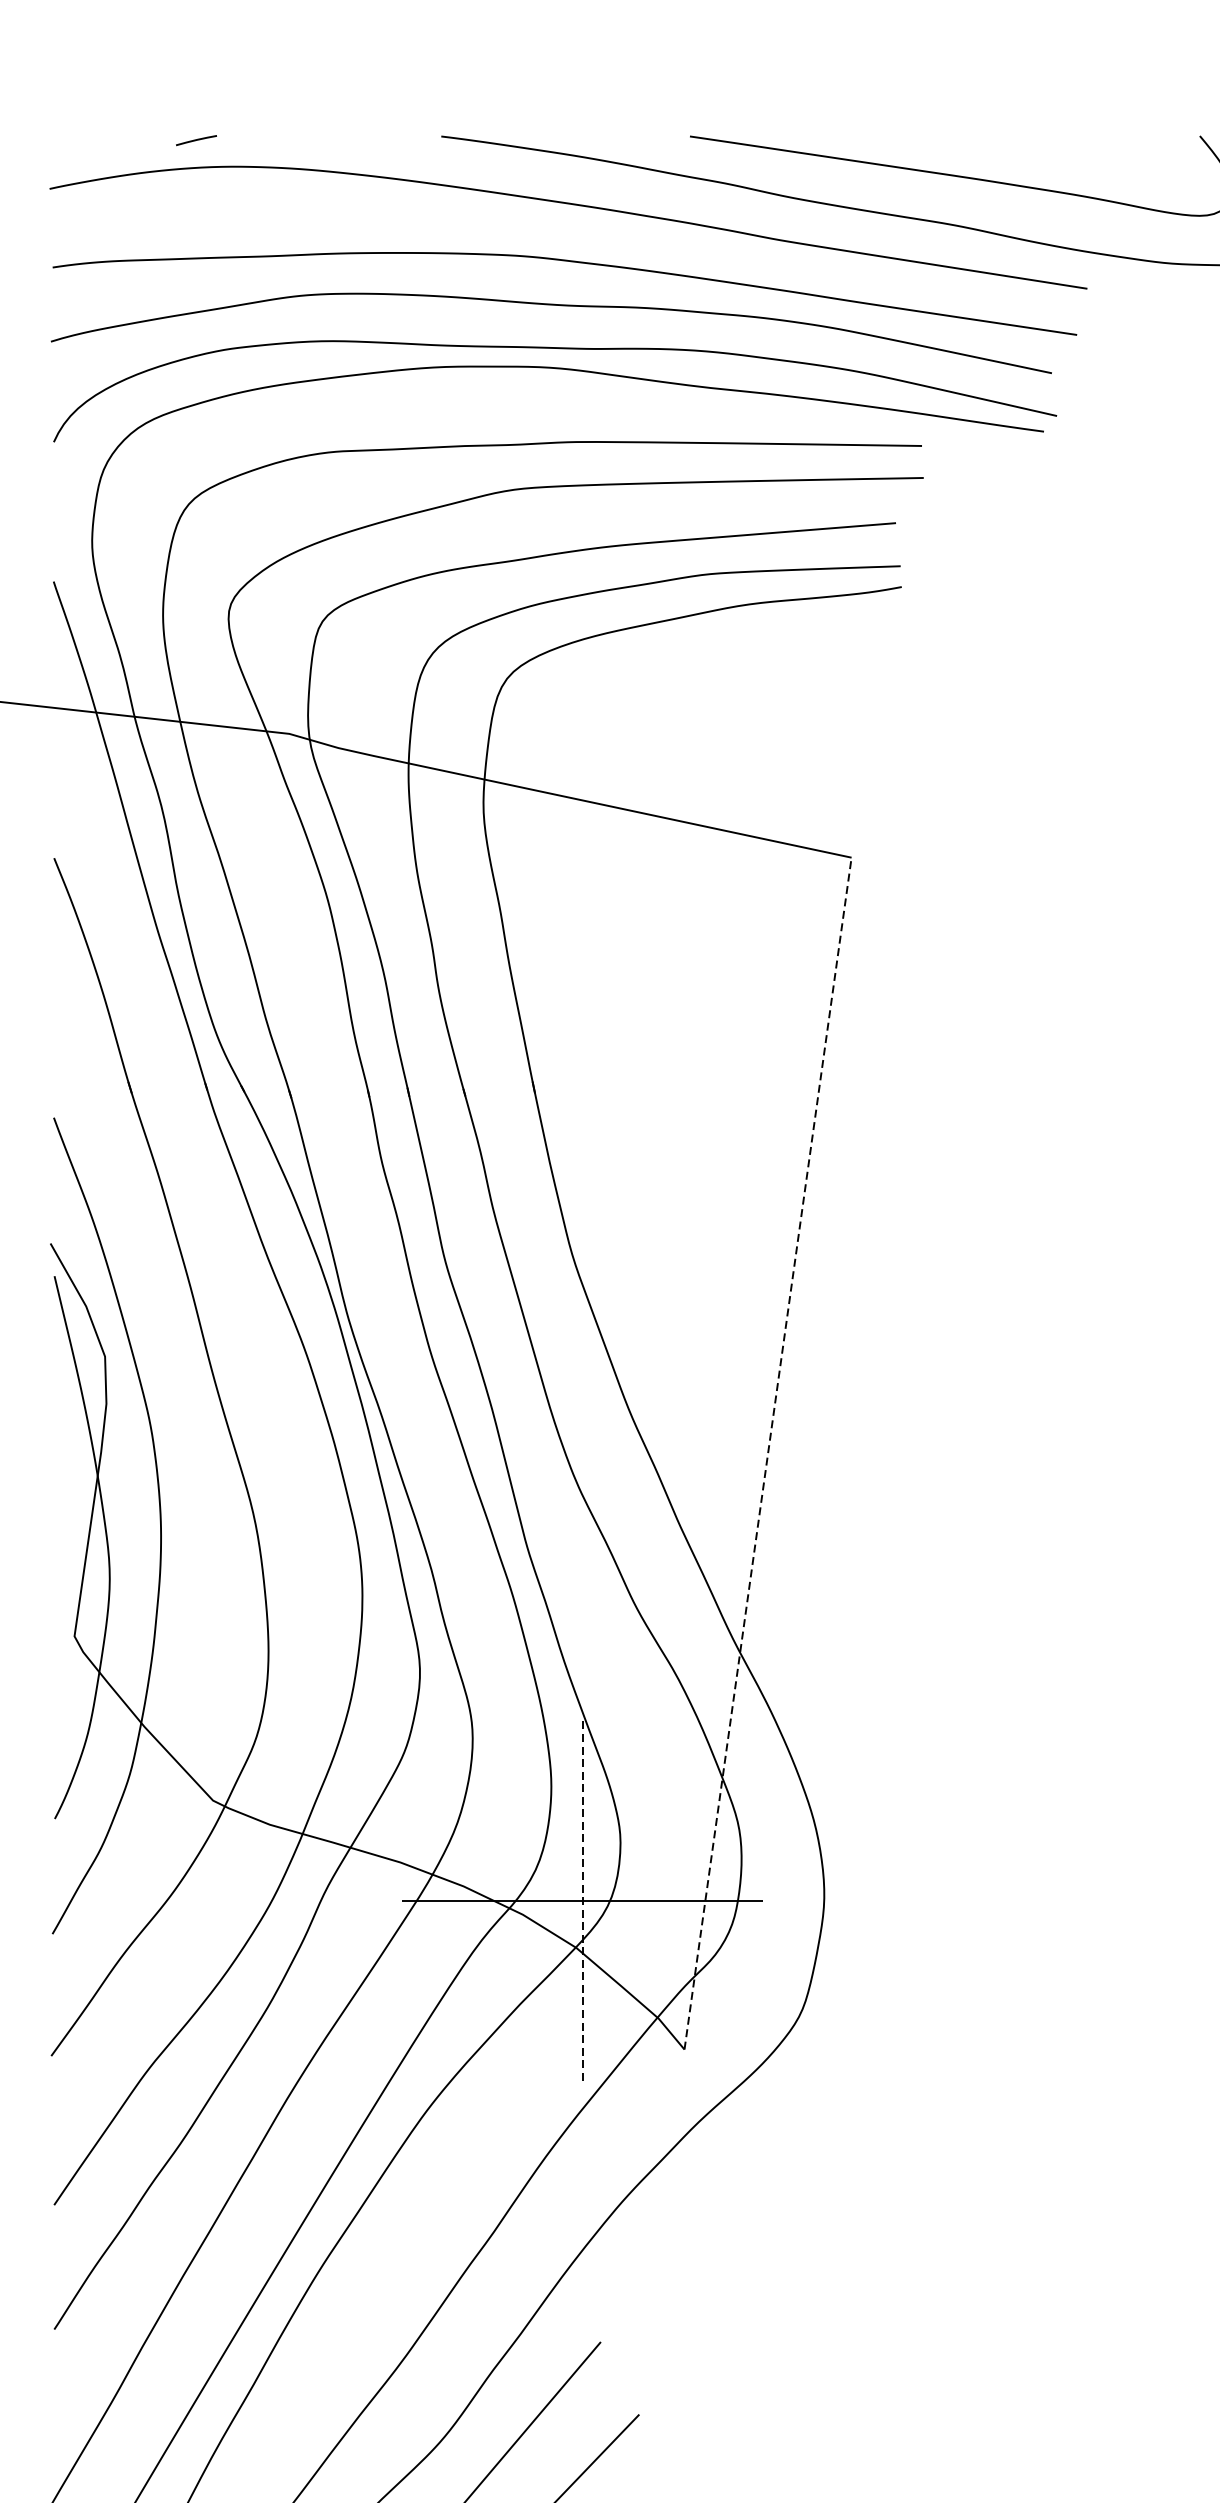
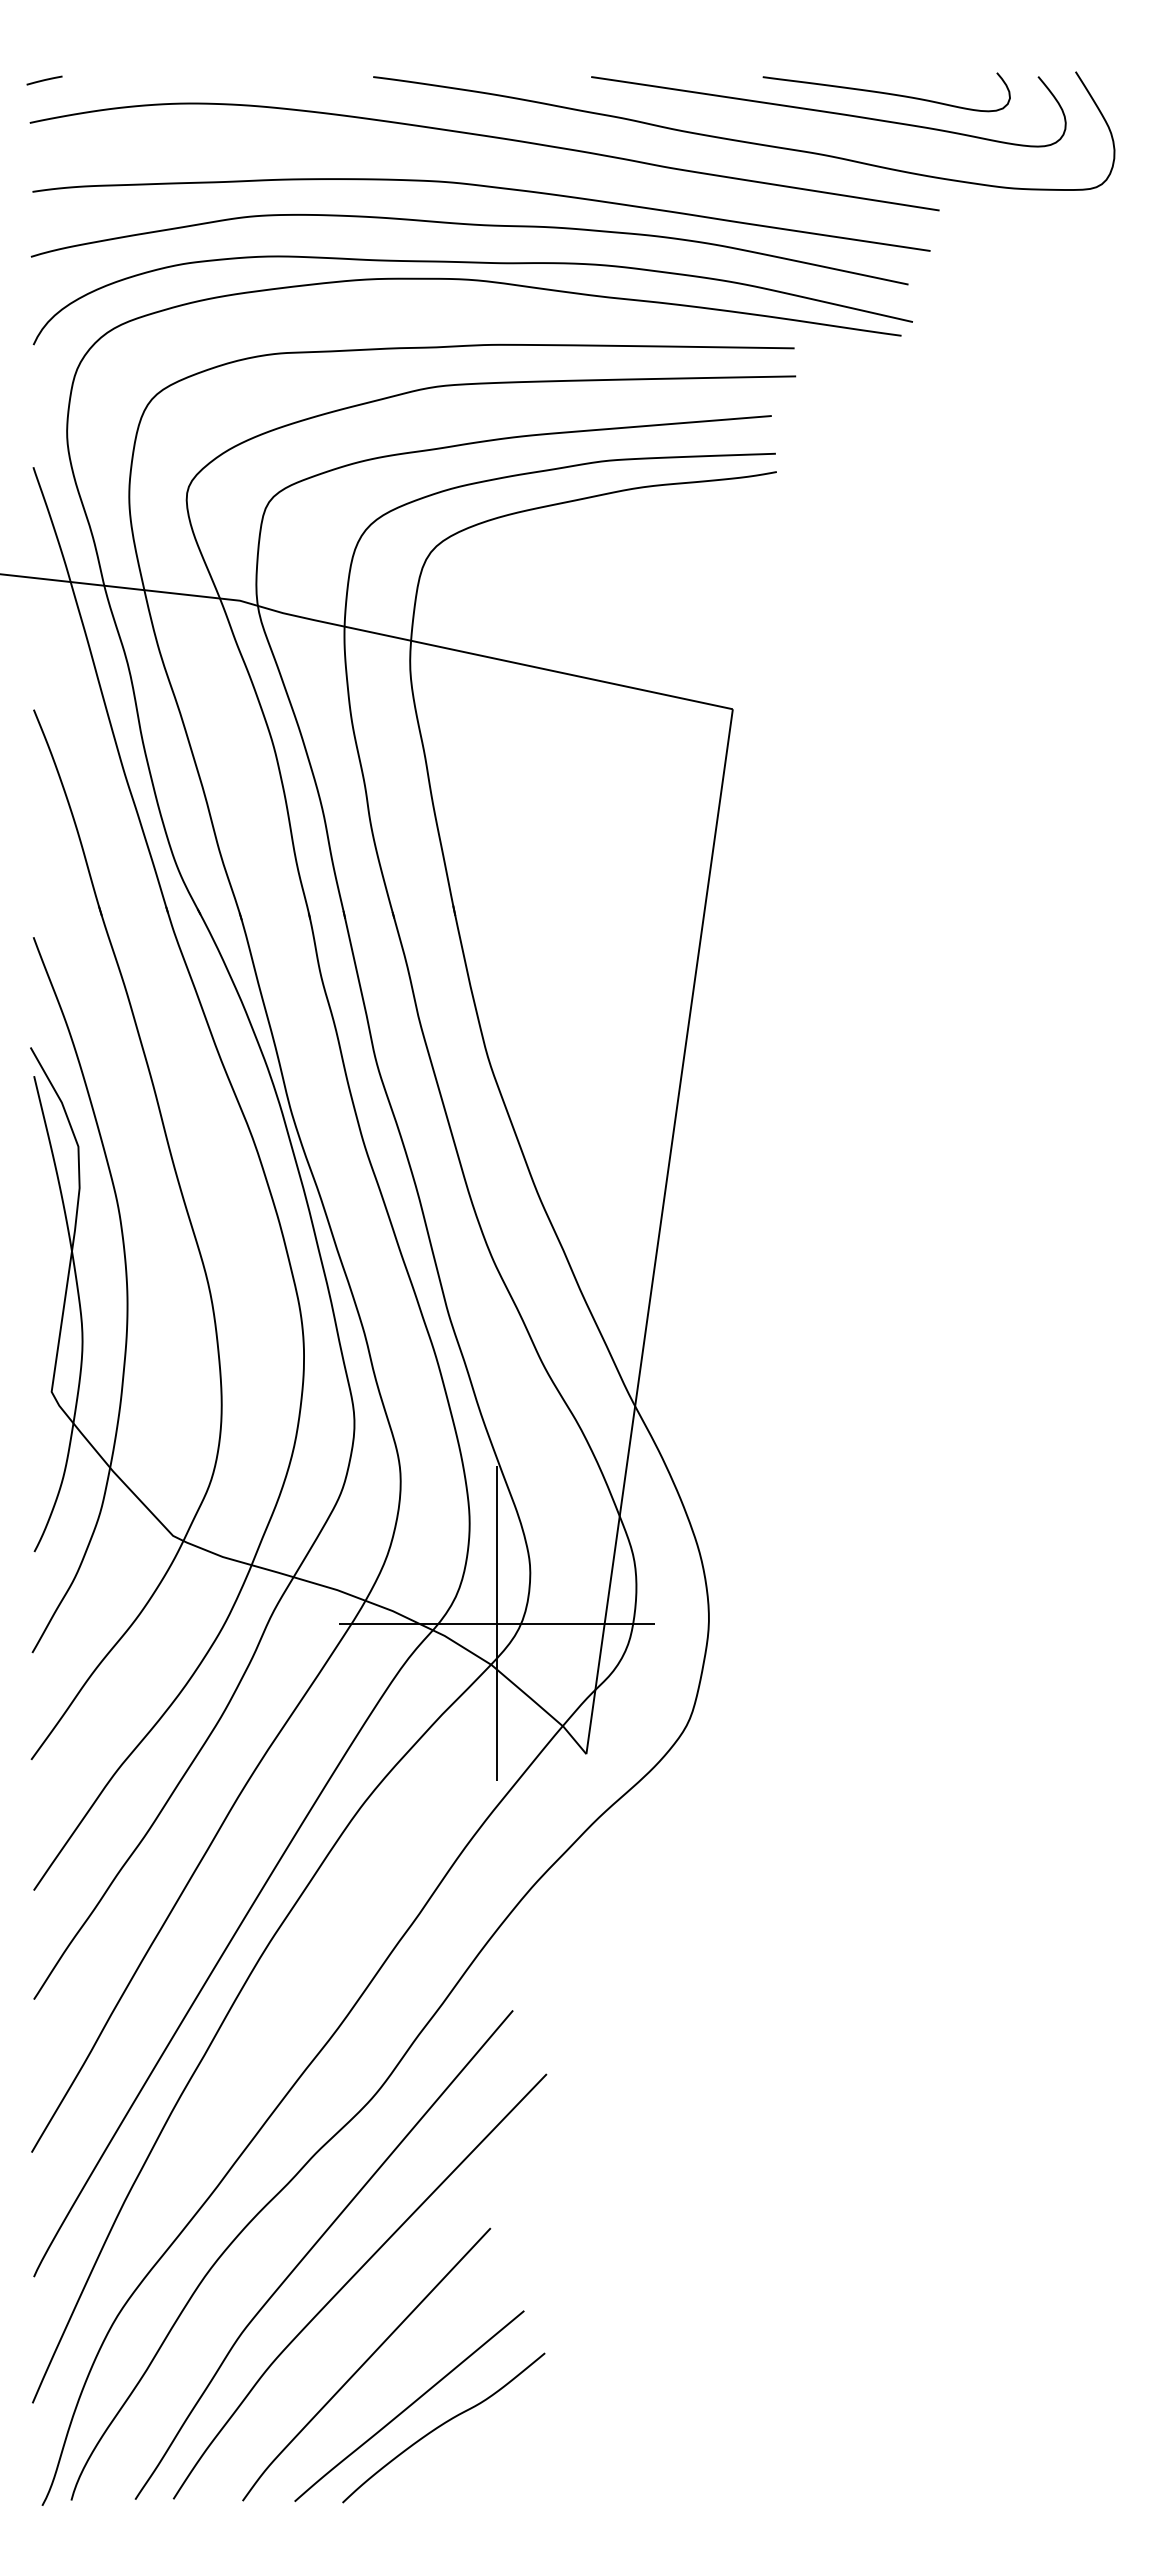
line: (196, 140) -> (44, 80), moved
curve: (1026, 154) -> (886, 92), added
line: (767, 1453) -> (659, 1231), dashed -> solid
line: (581, 1900) -> (496, 1623), dashed -> solid

